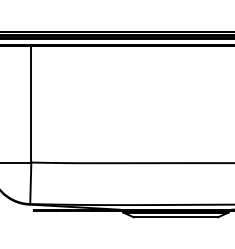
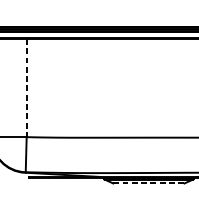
line: (31, 104) -> (26, 88), solid -> dashed
line: (176, 217) -> (149, 183), solid -> dashed

